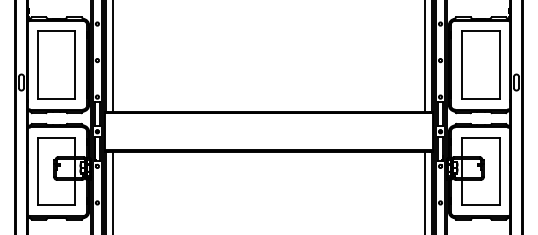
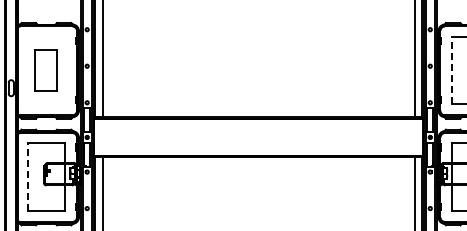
part: (56, 64) -> (46, 70), size x0.6
line: (462, 64) -> (452, 70), solid -> dashed
line: (37, 171) -> (27, 177), solid -> dashed

